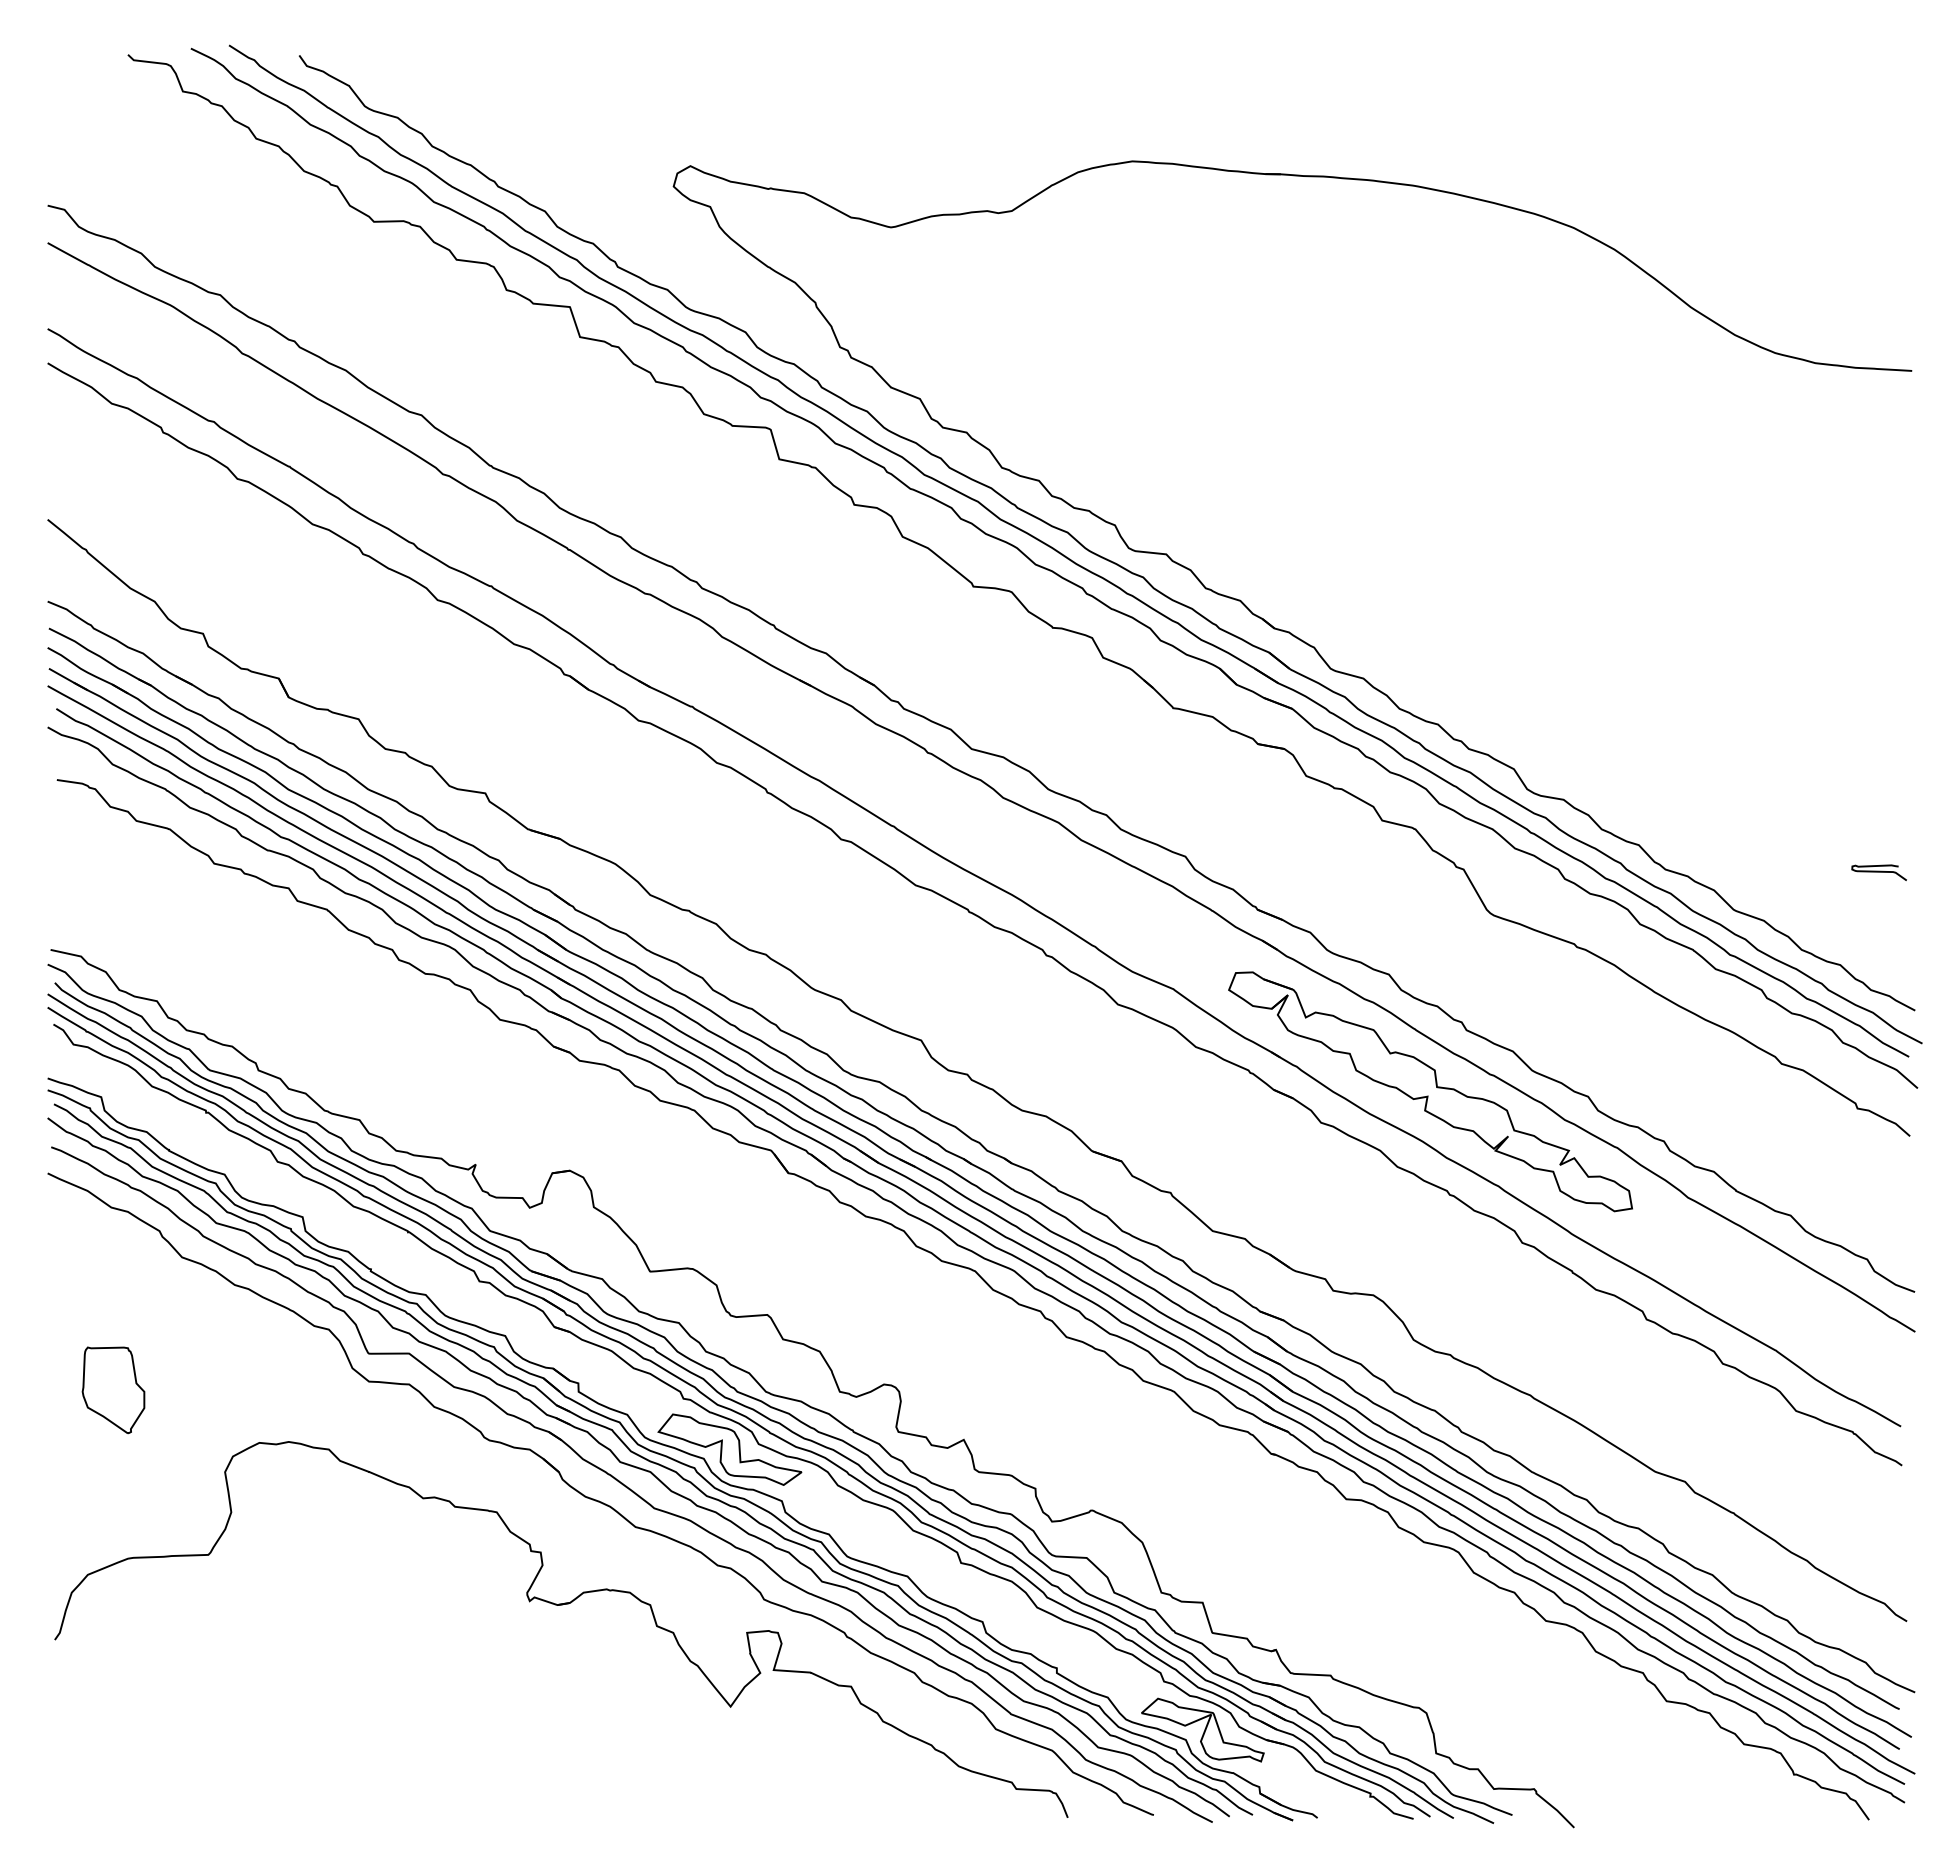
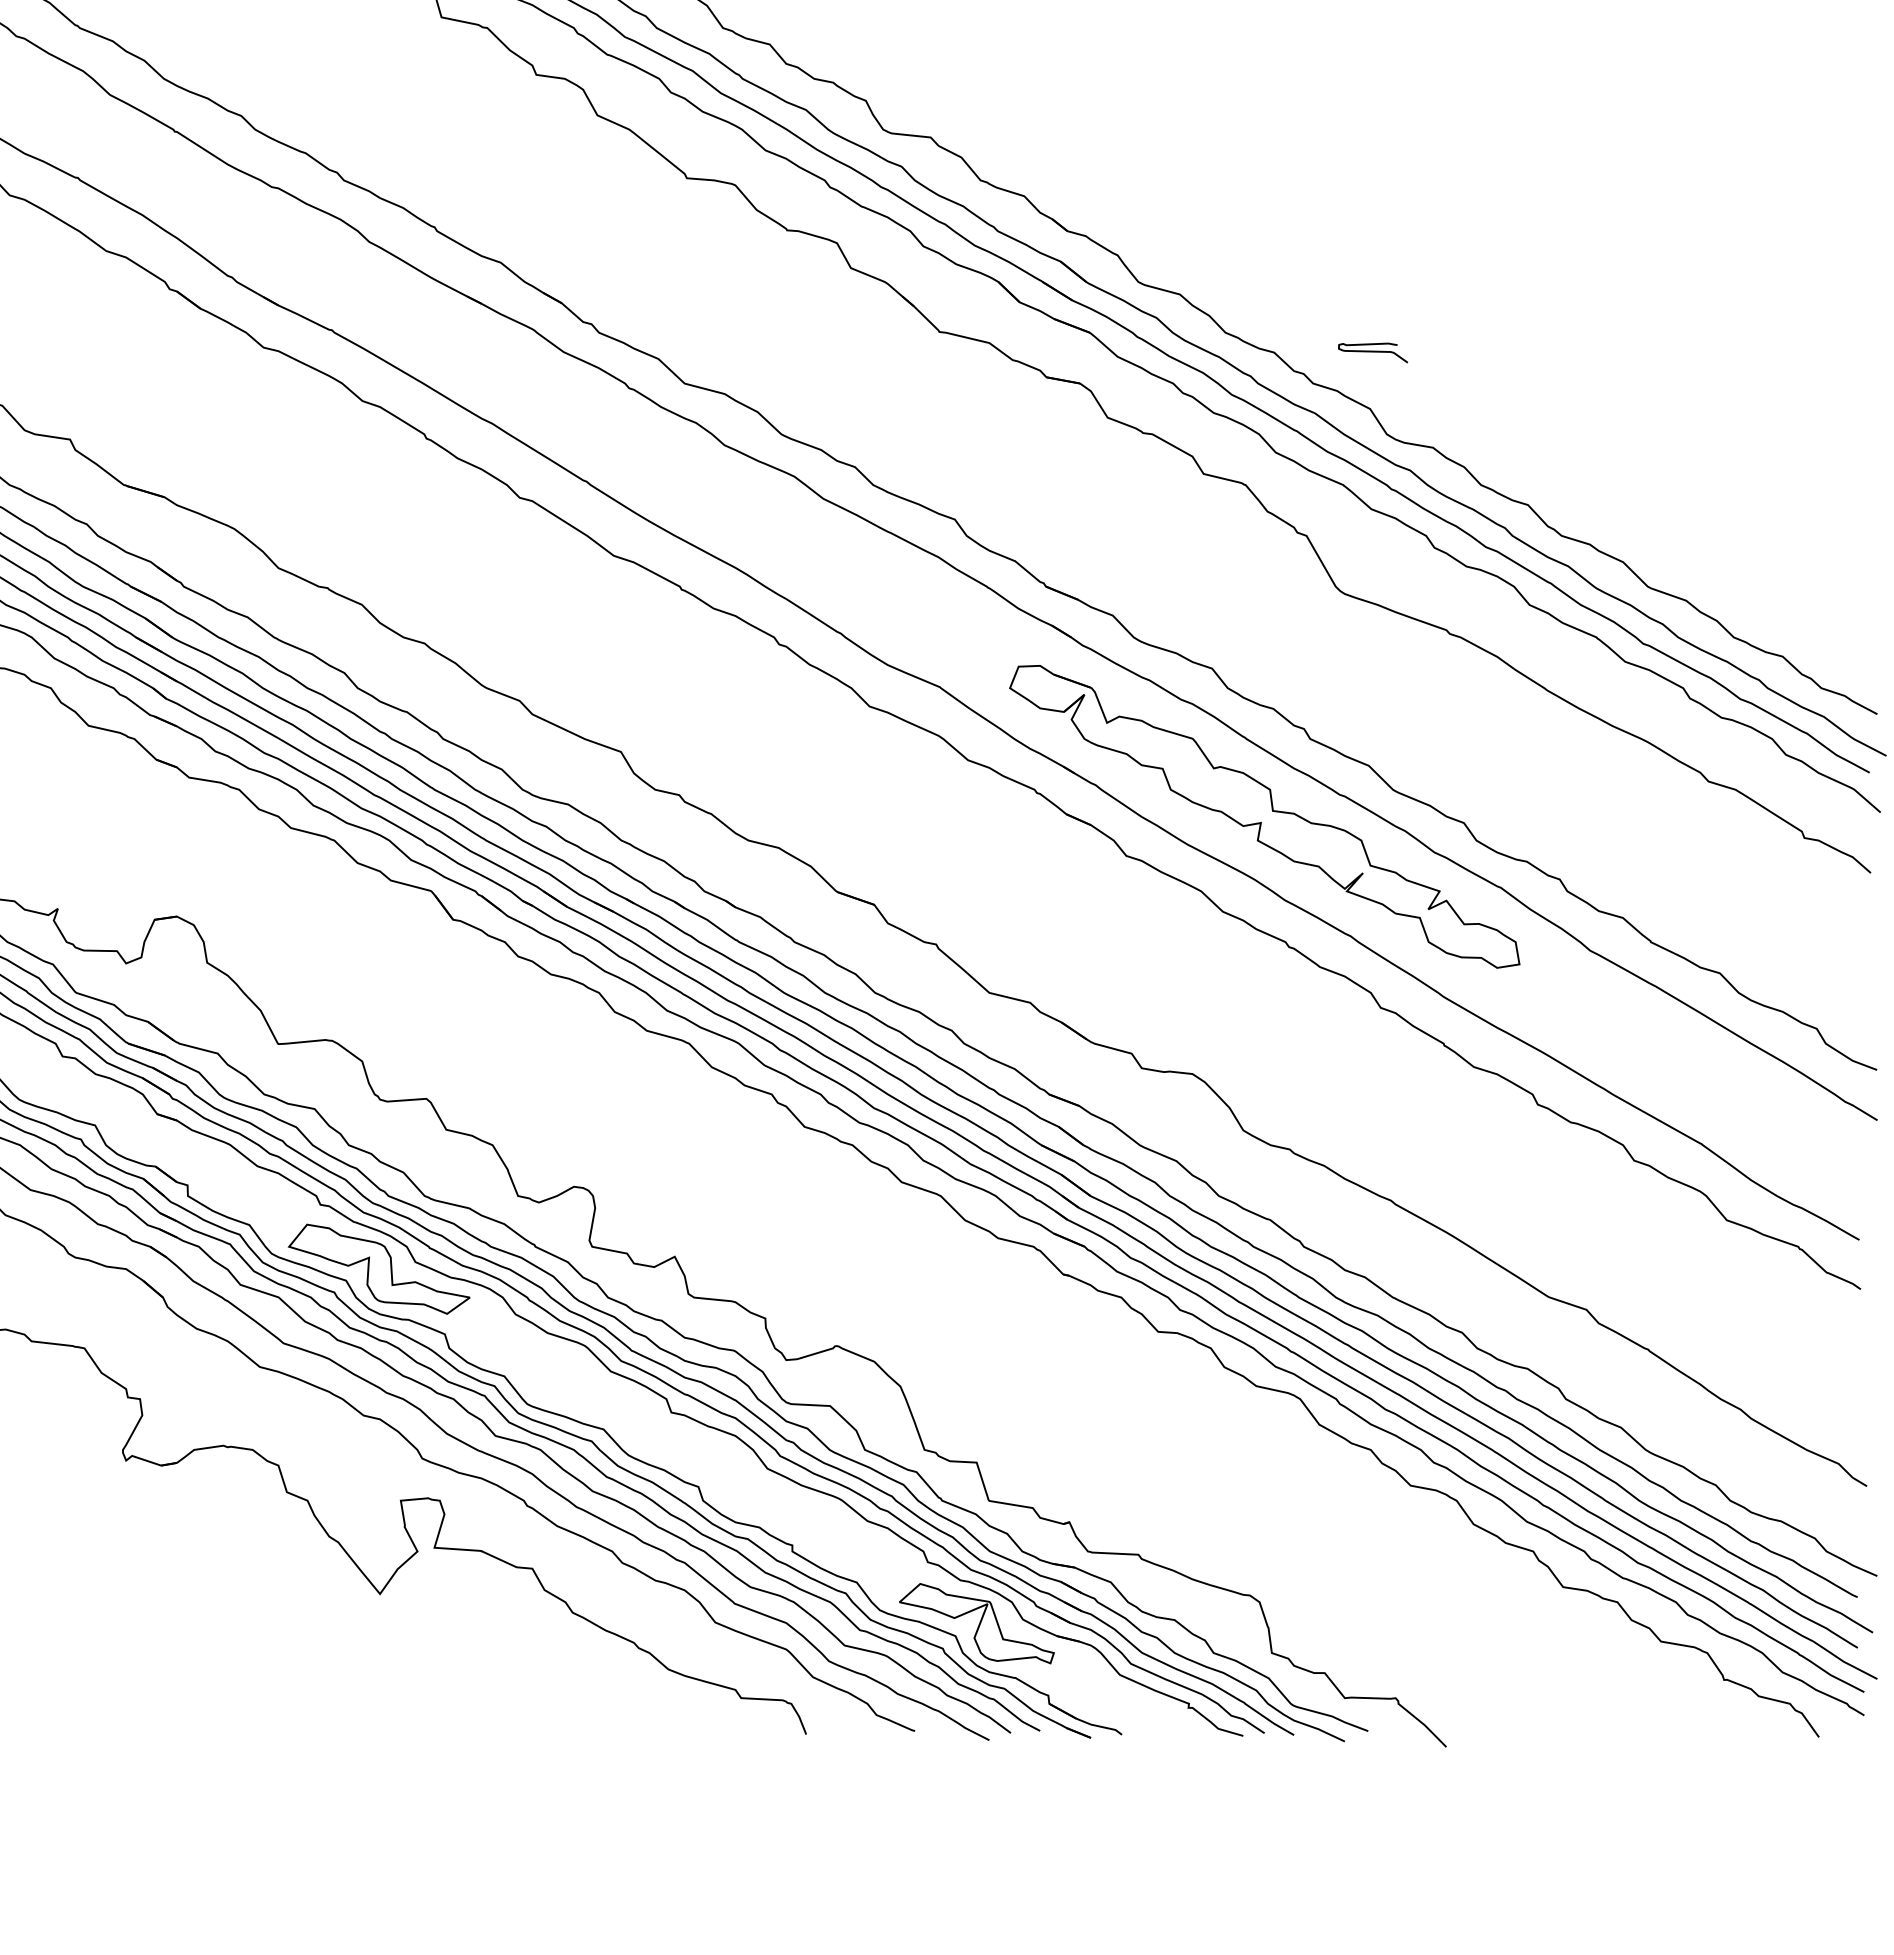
curve: (1878, 872) -> (1372, 352), moved

